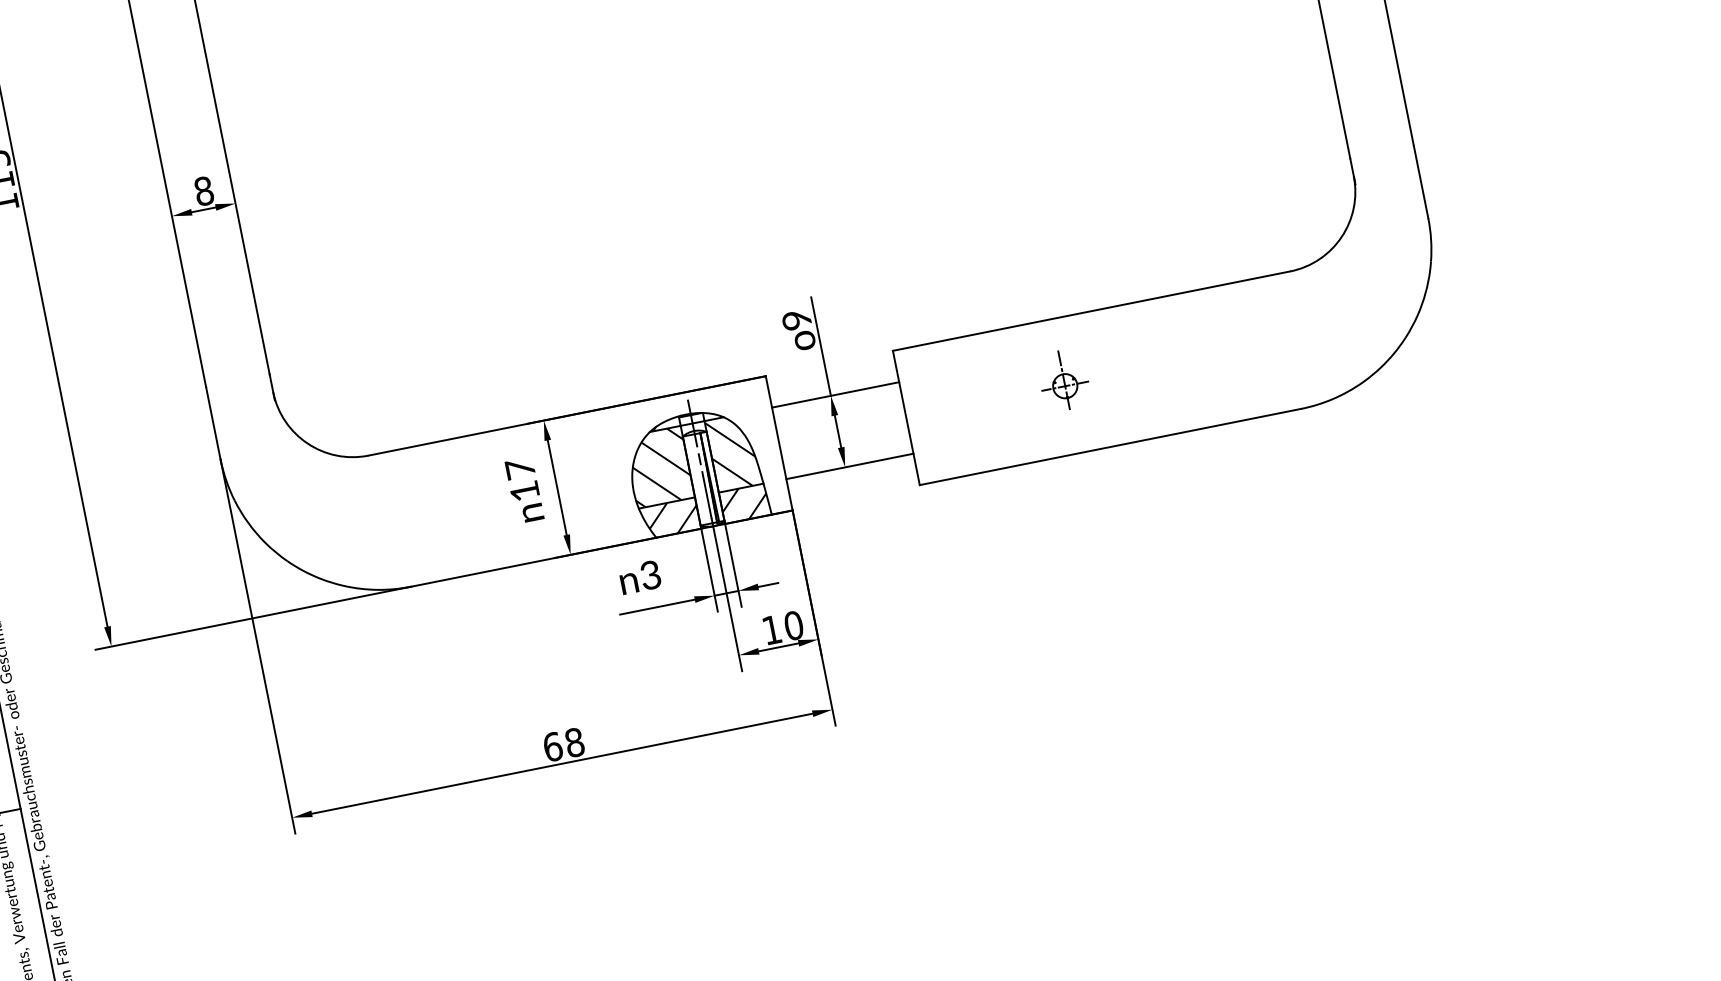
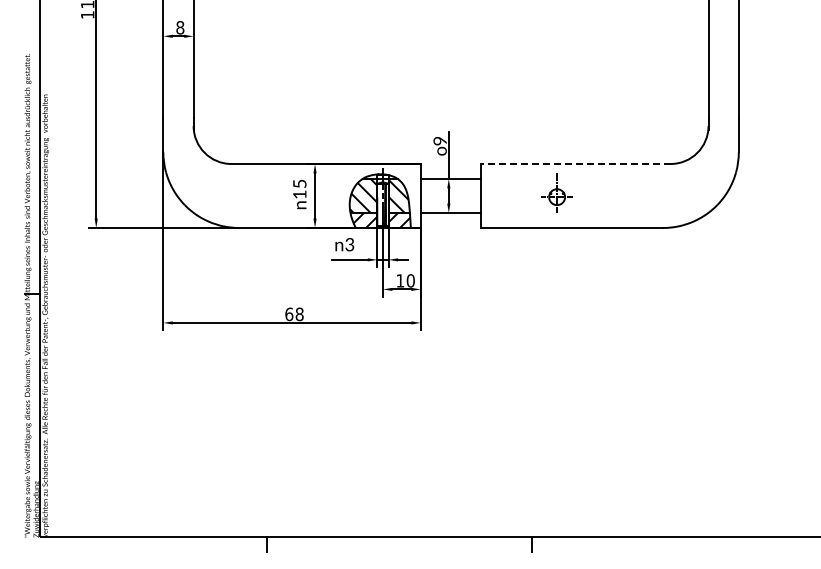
line: (1092, 311) -> (576, 164), solid -> dashed
part: (1062, 379) -> (556, 192), size x1.4
text: (519, 468) -> (299, 183), 17 -> 15

